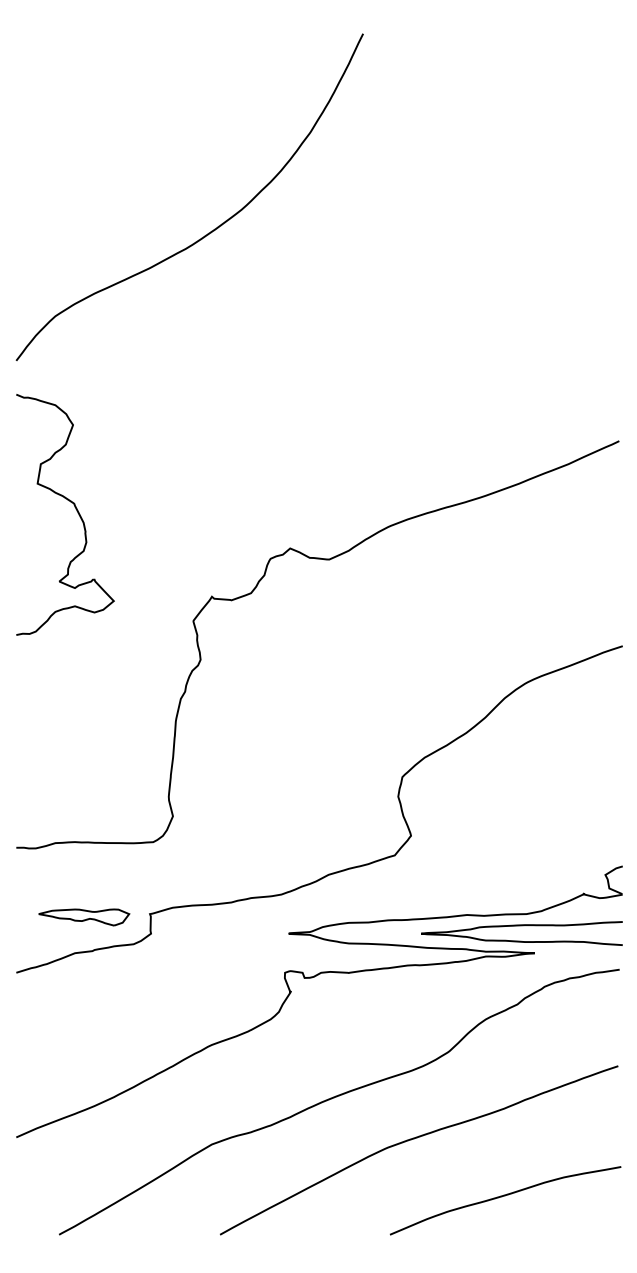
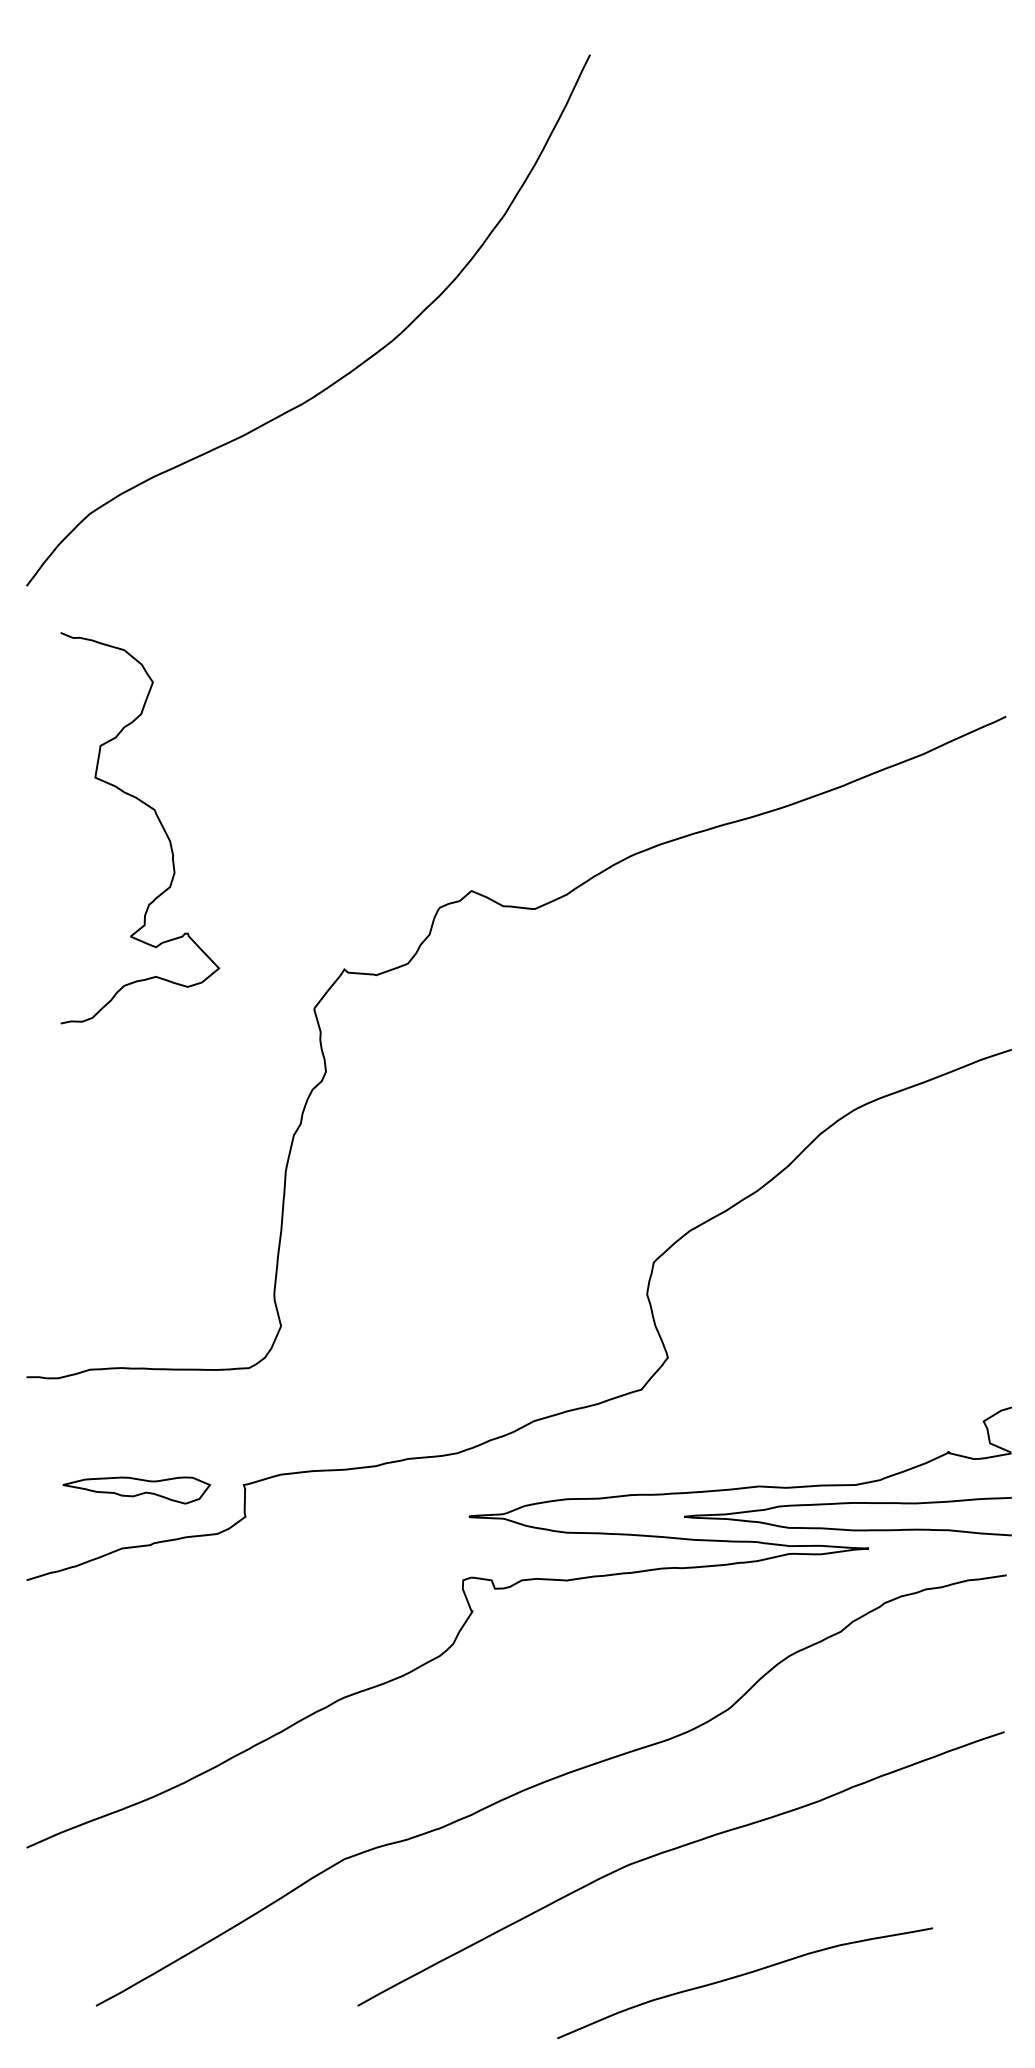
curve: (75, 509) -> (156, 819), moved
curve: (505, 1196) -> (744, 1976), moved

